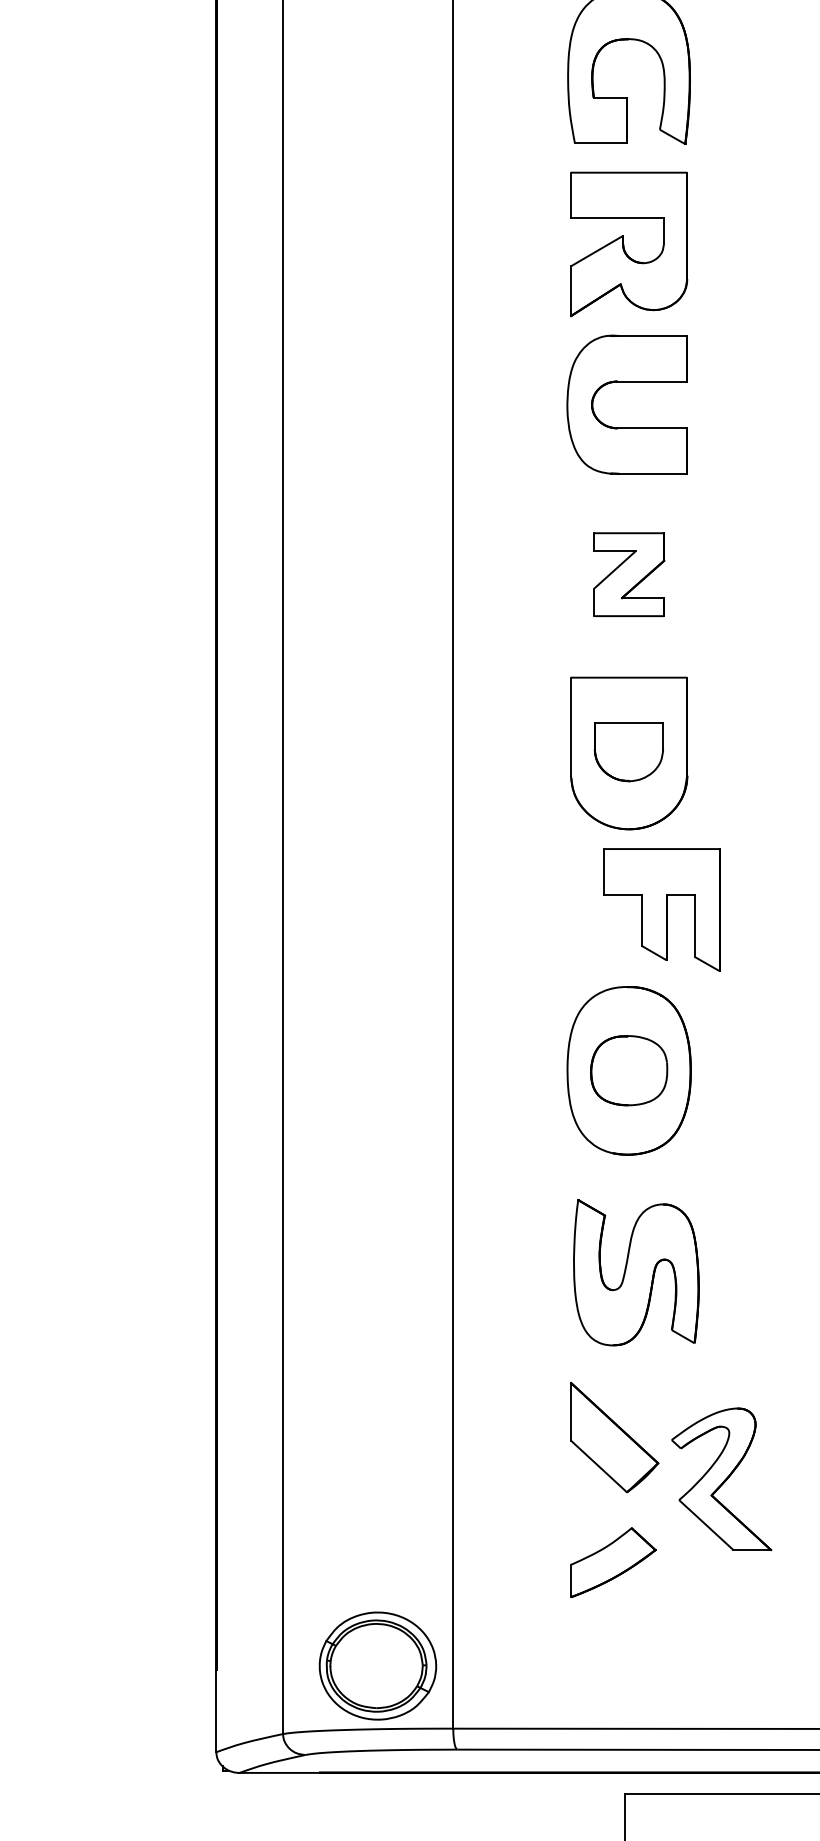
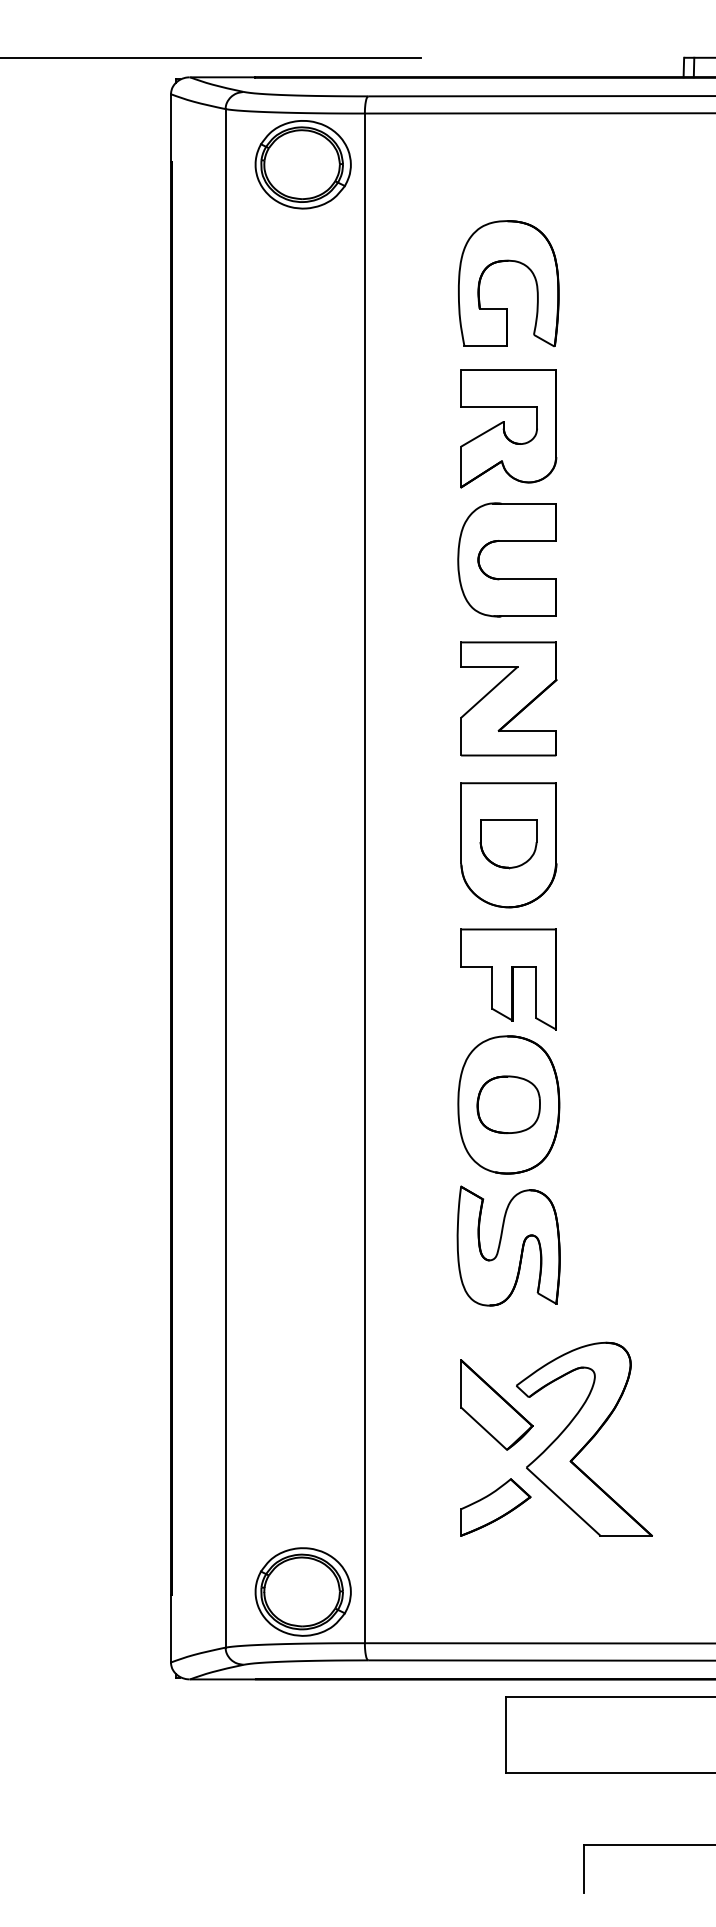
part: (628, 574) -> (508, 698), size x1.67
part: (661, 910) -> (508, 979), moved
part: (636, 1271) -> (508, 1245), moved
part: (721, 1478) -> (584, 1438), size x1.67

